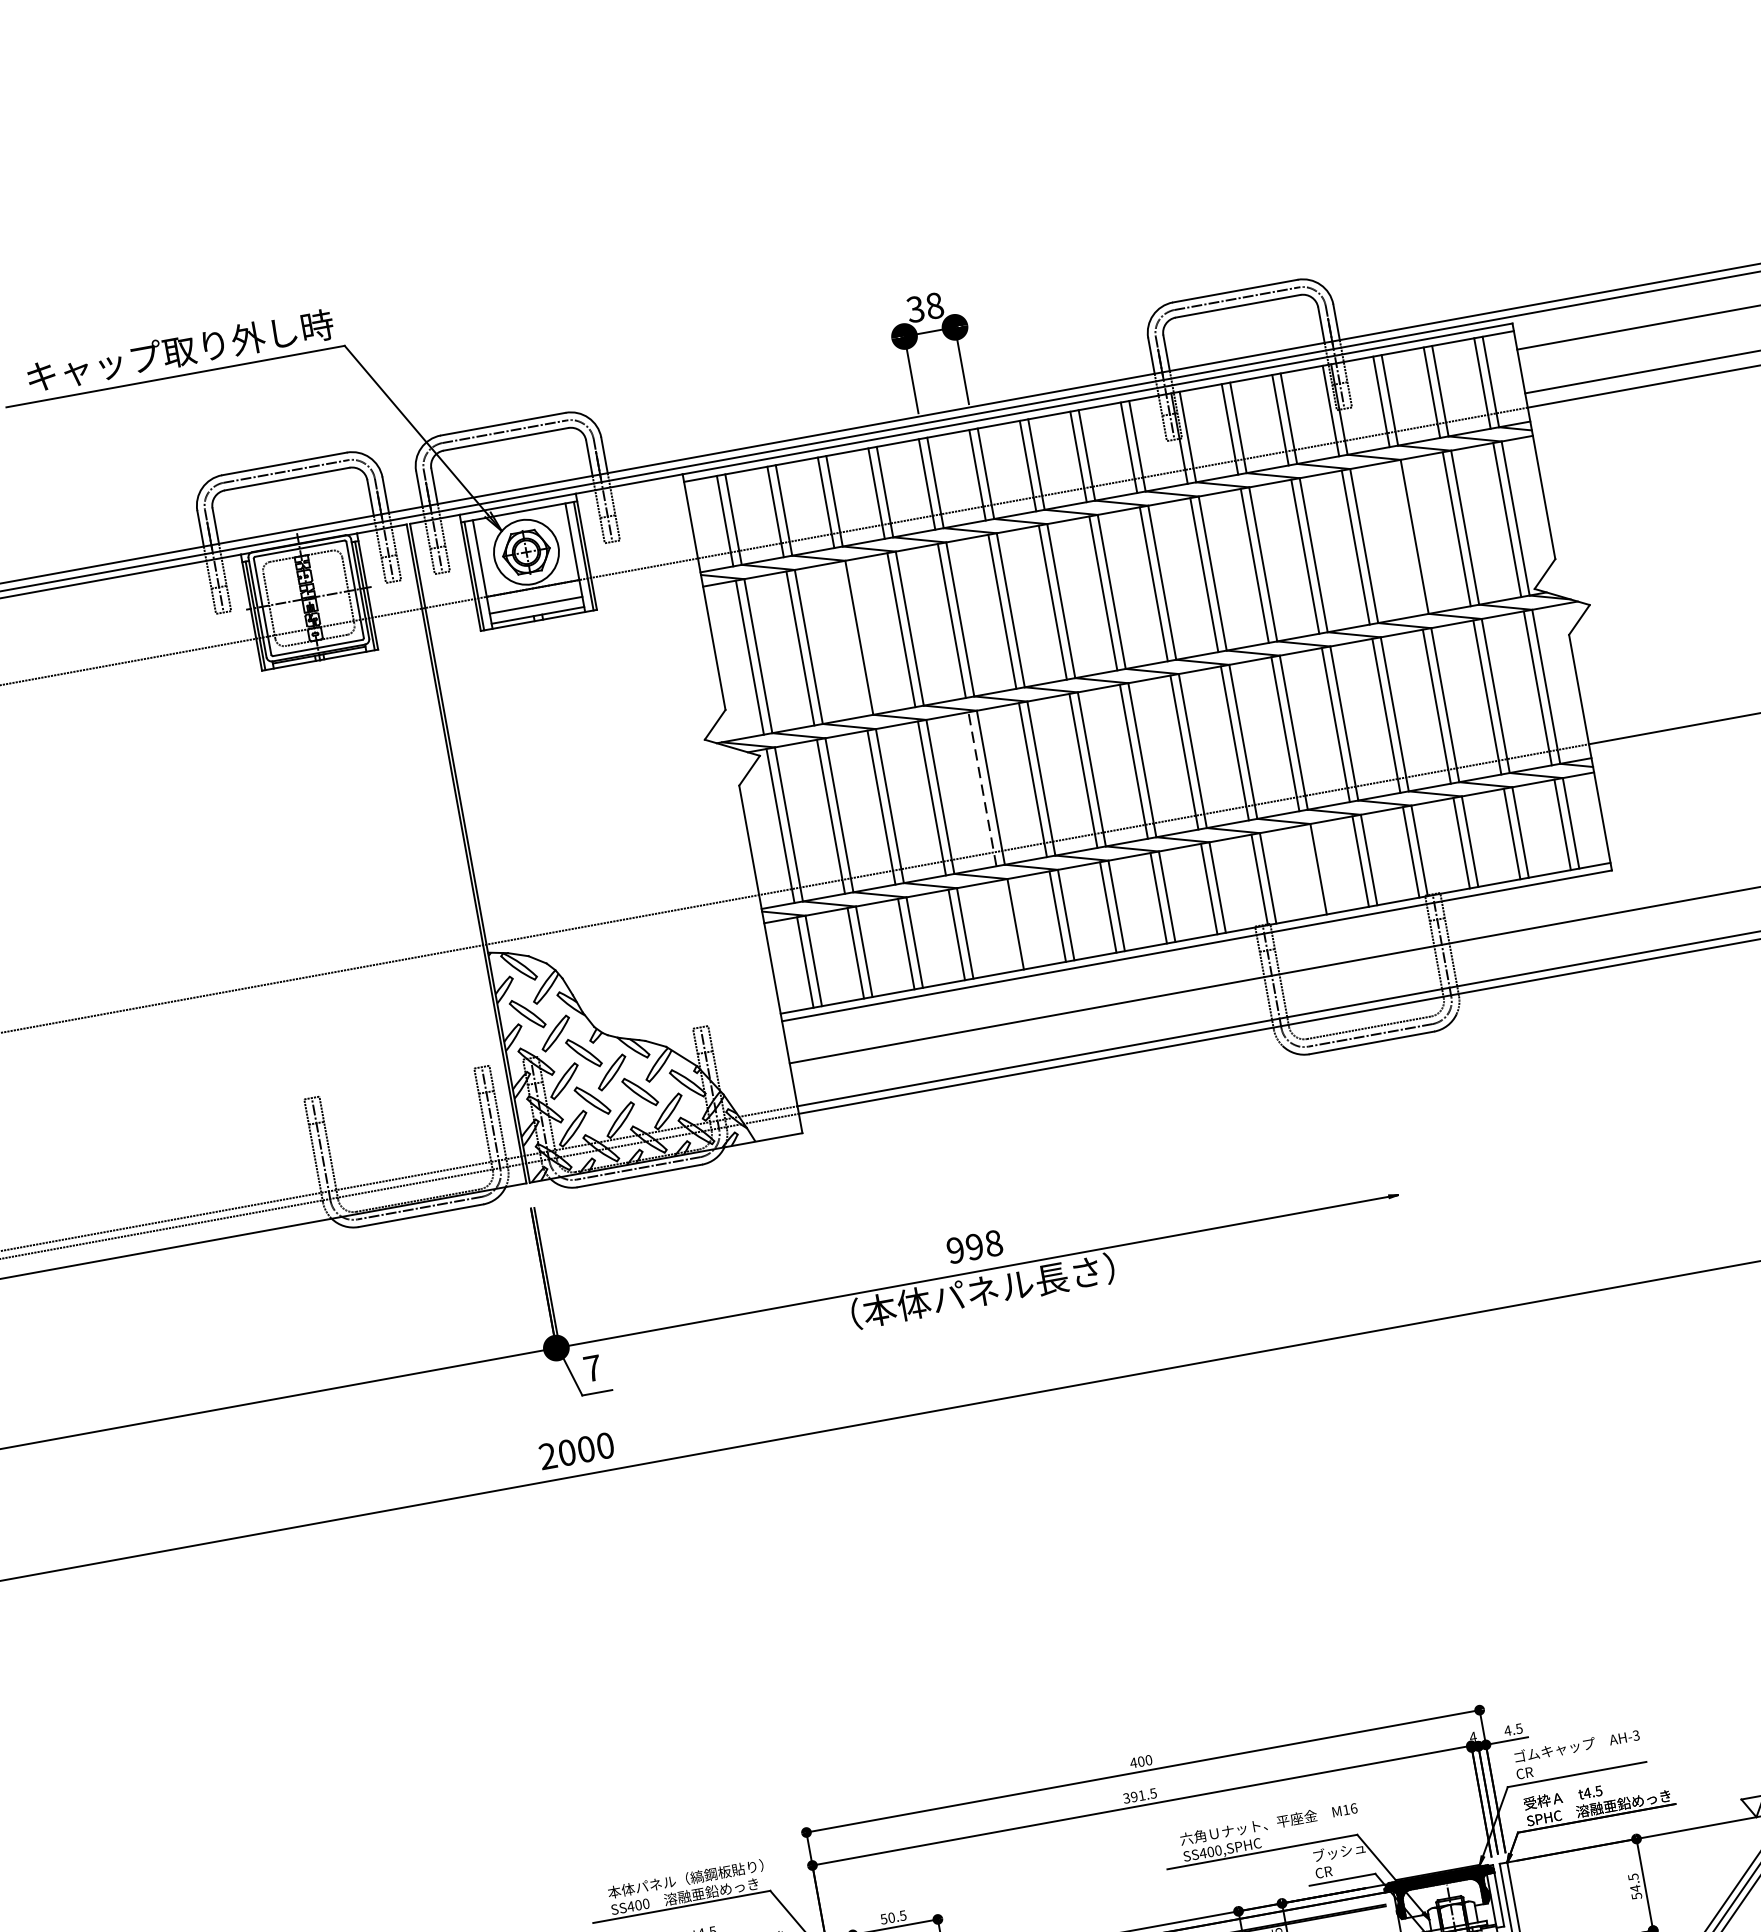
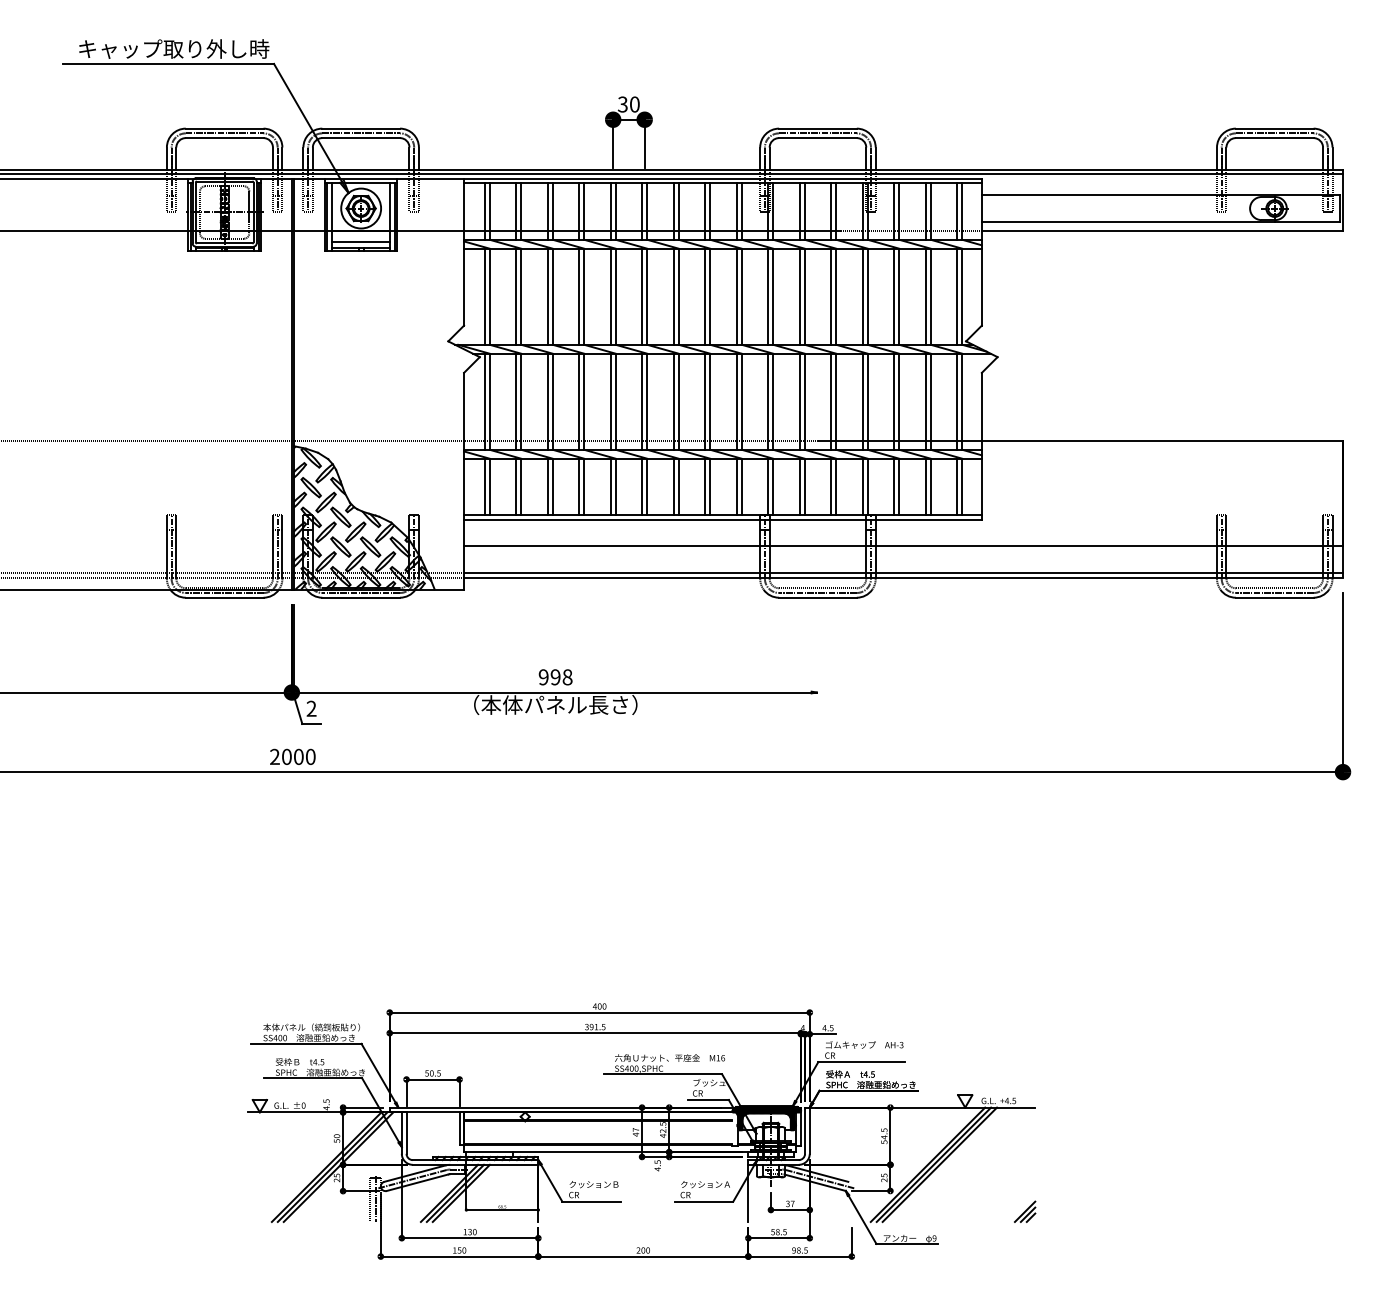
text: (934, 305) -> (634, 104), 38 -> 30
line: (1406, 537) -> (894, 296), added
line: (850, 638) -> (547, 296), added
line: (982, 788) -> (610, 401), dashed -> solid
line: (1309, 870) -> (799, 486), added
line: (1007, 925) -> (610, 486), added
text: (592, 1367) -> (311, 708), 7 -> 2

